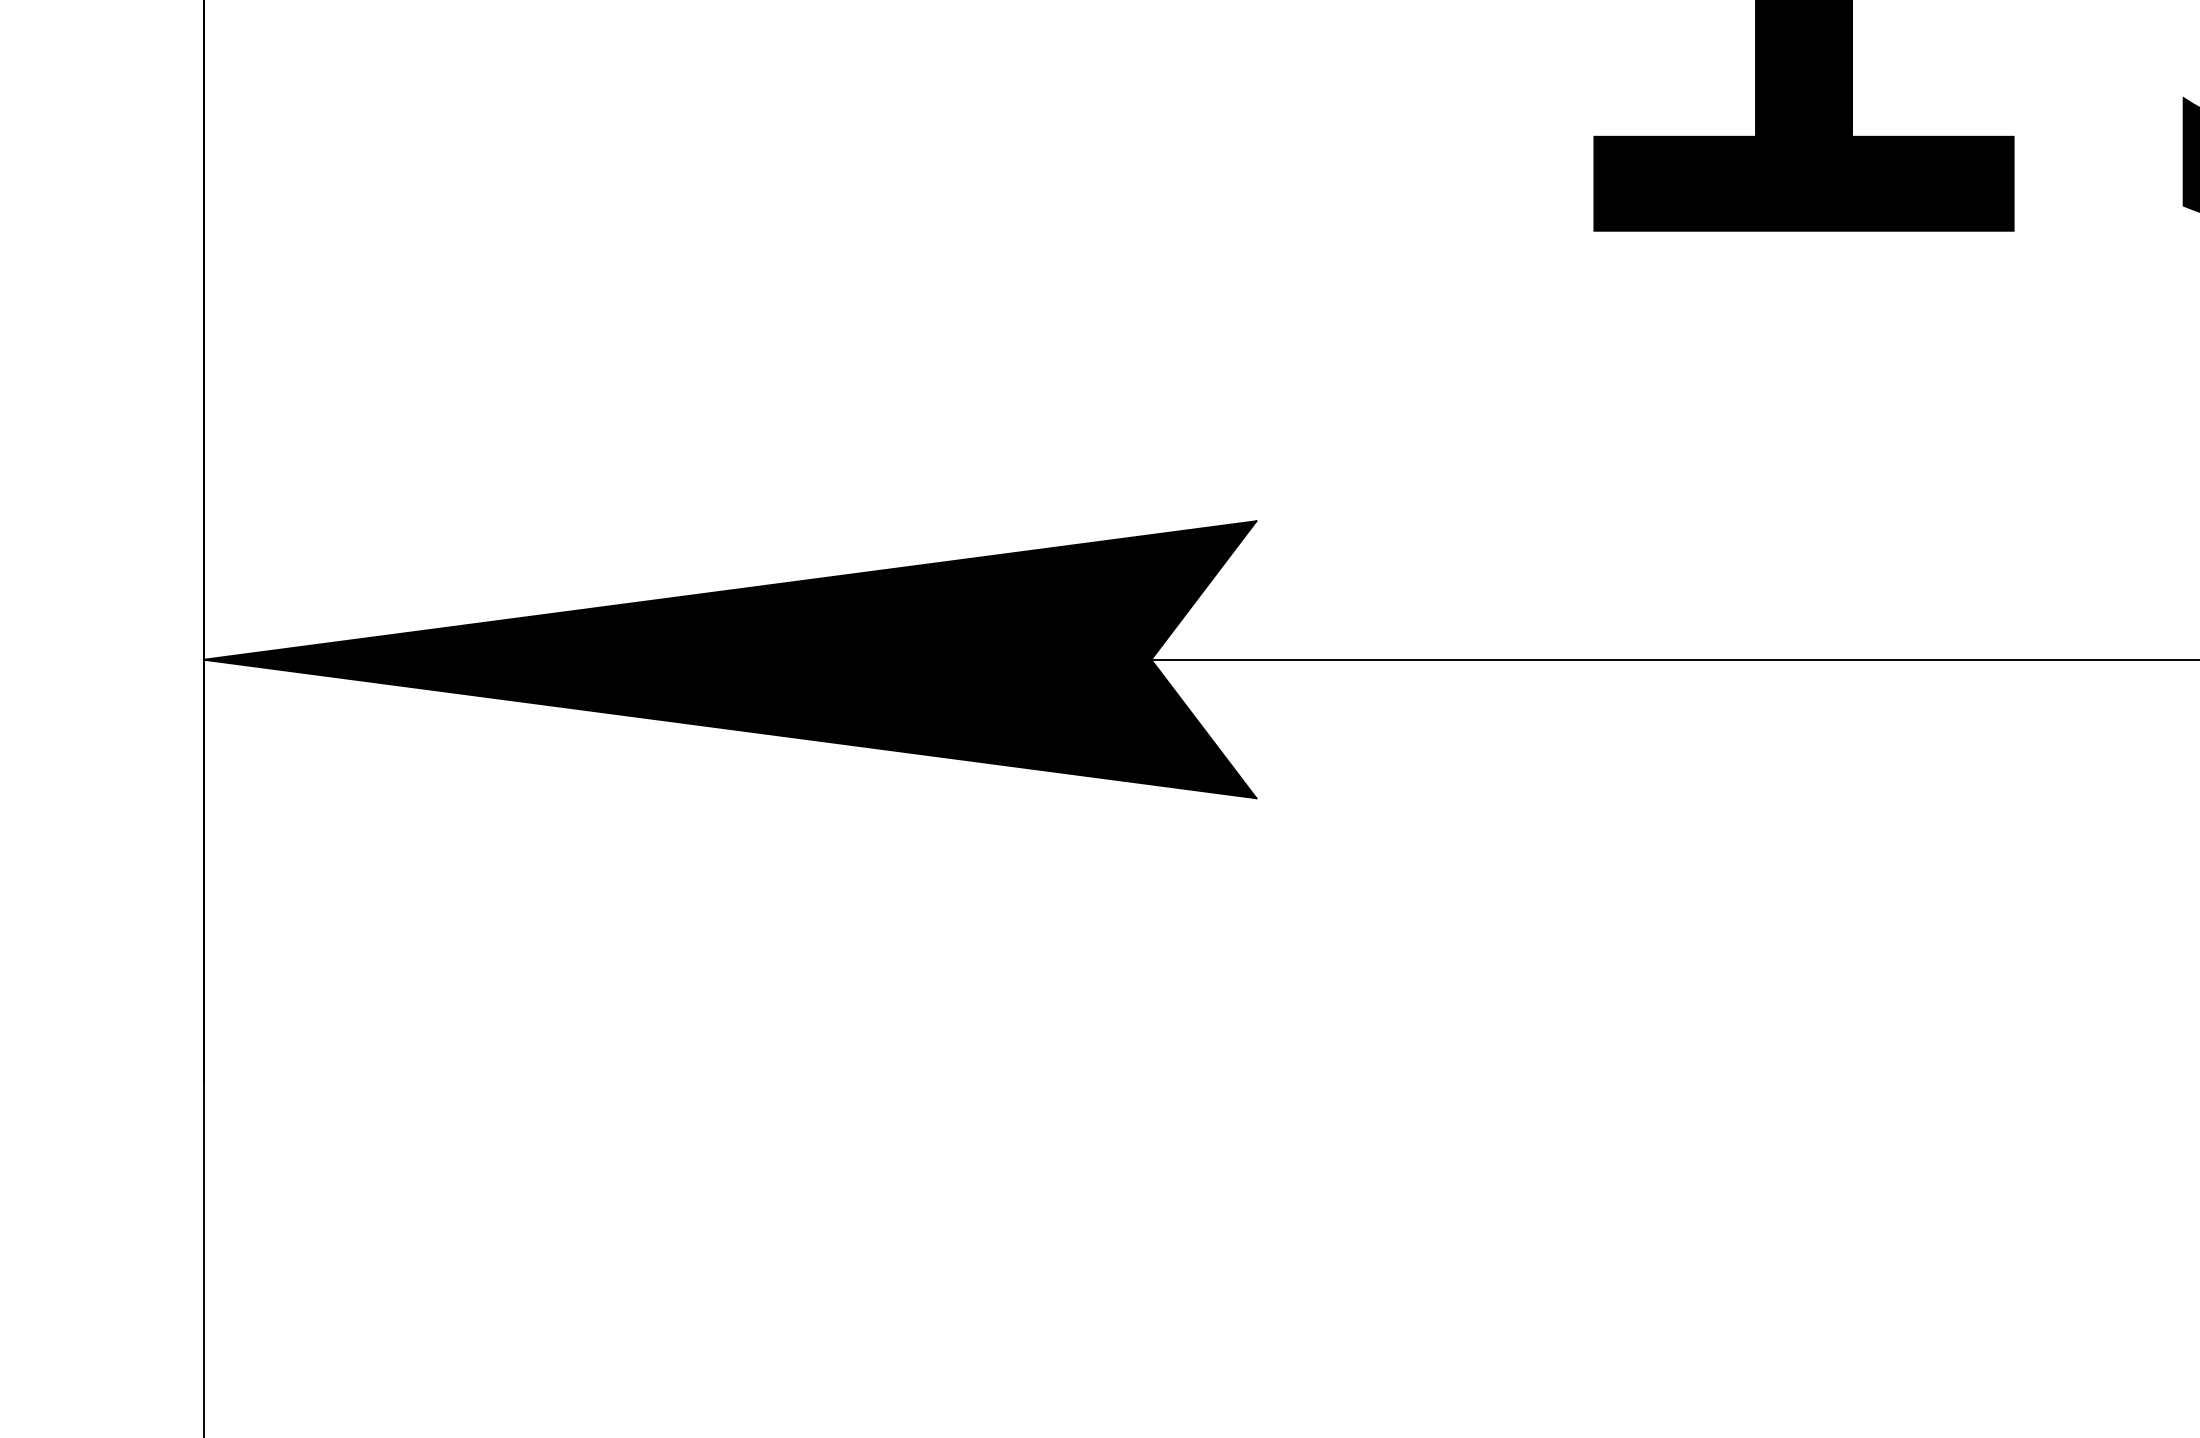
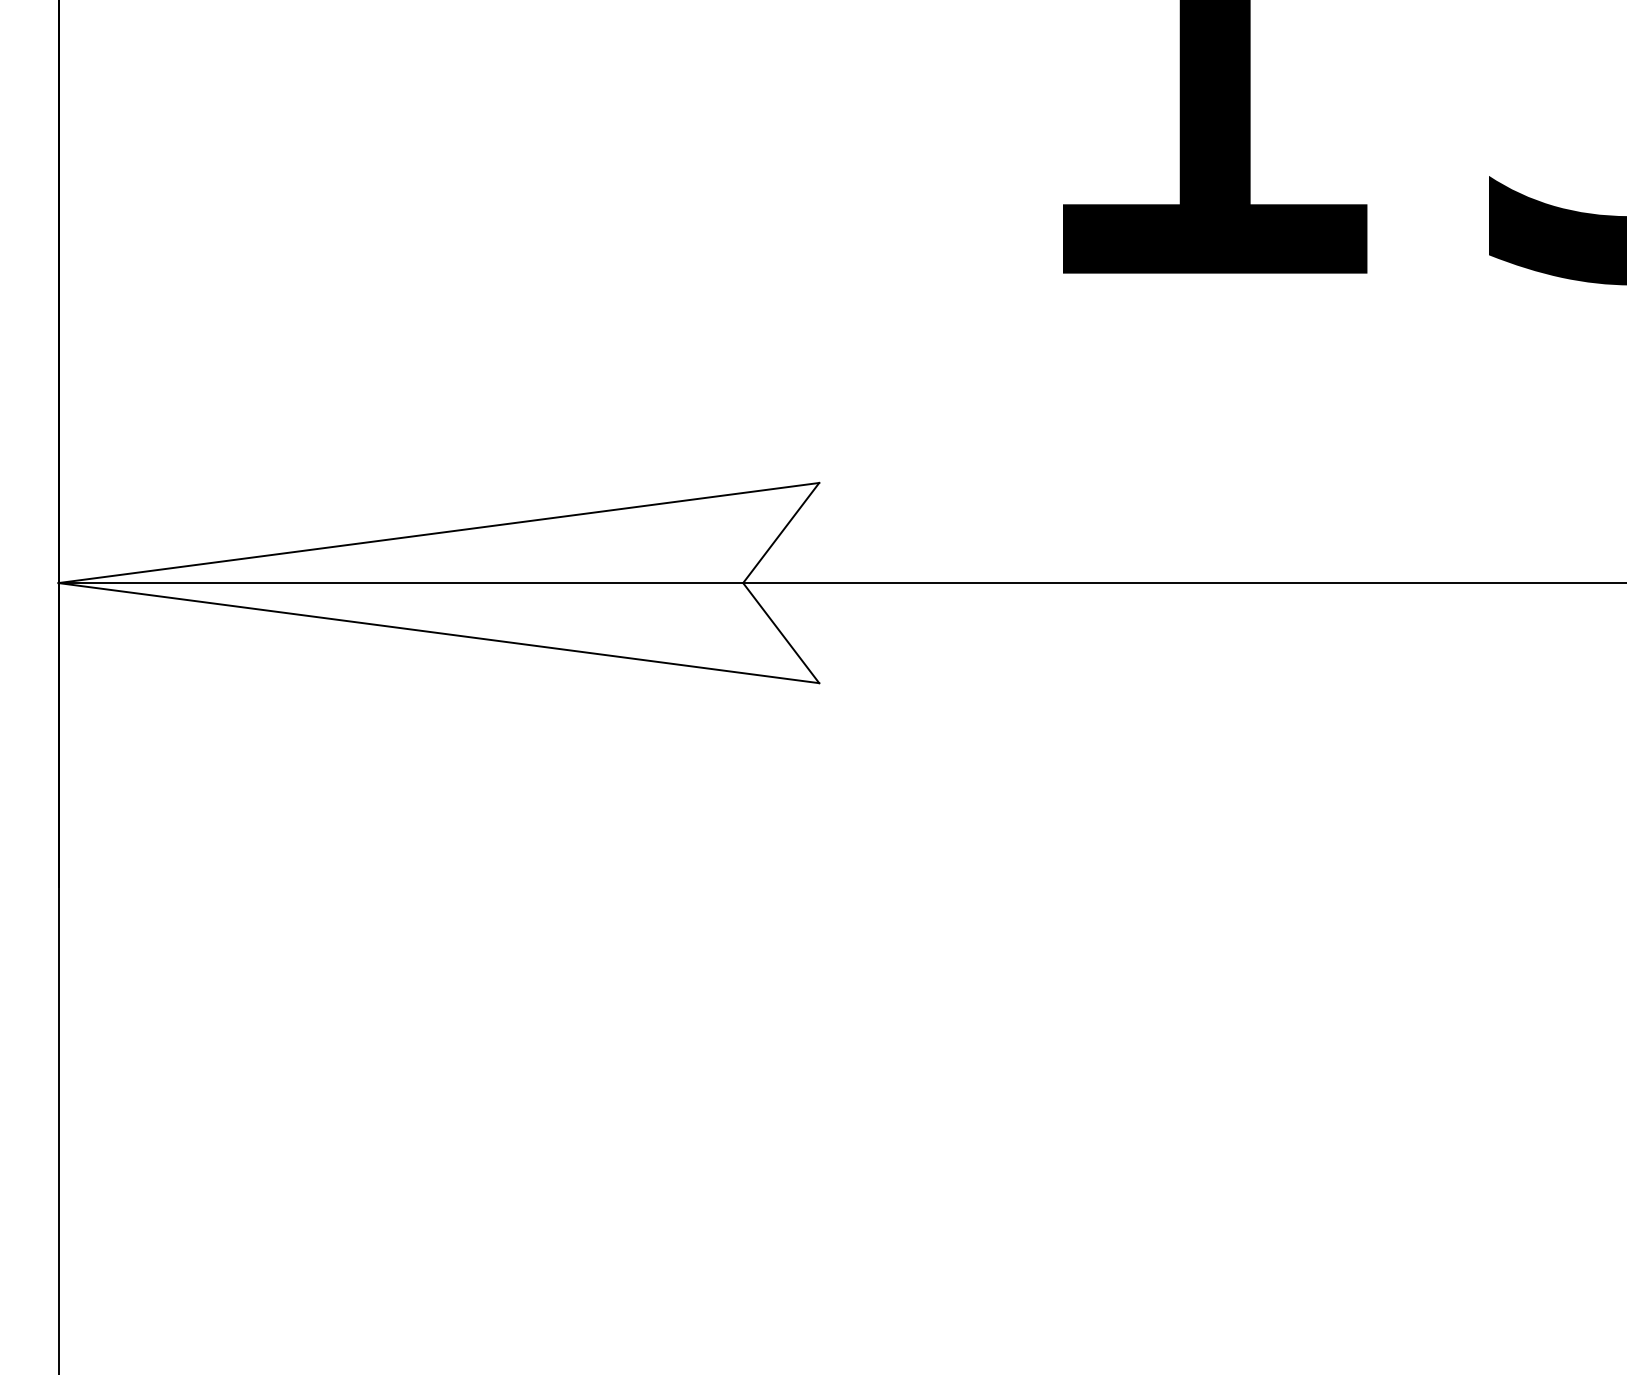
fill: (729, 658) -> (438, 582), removed

